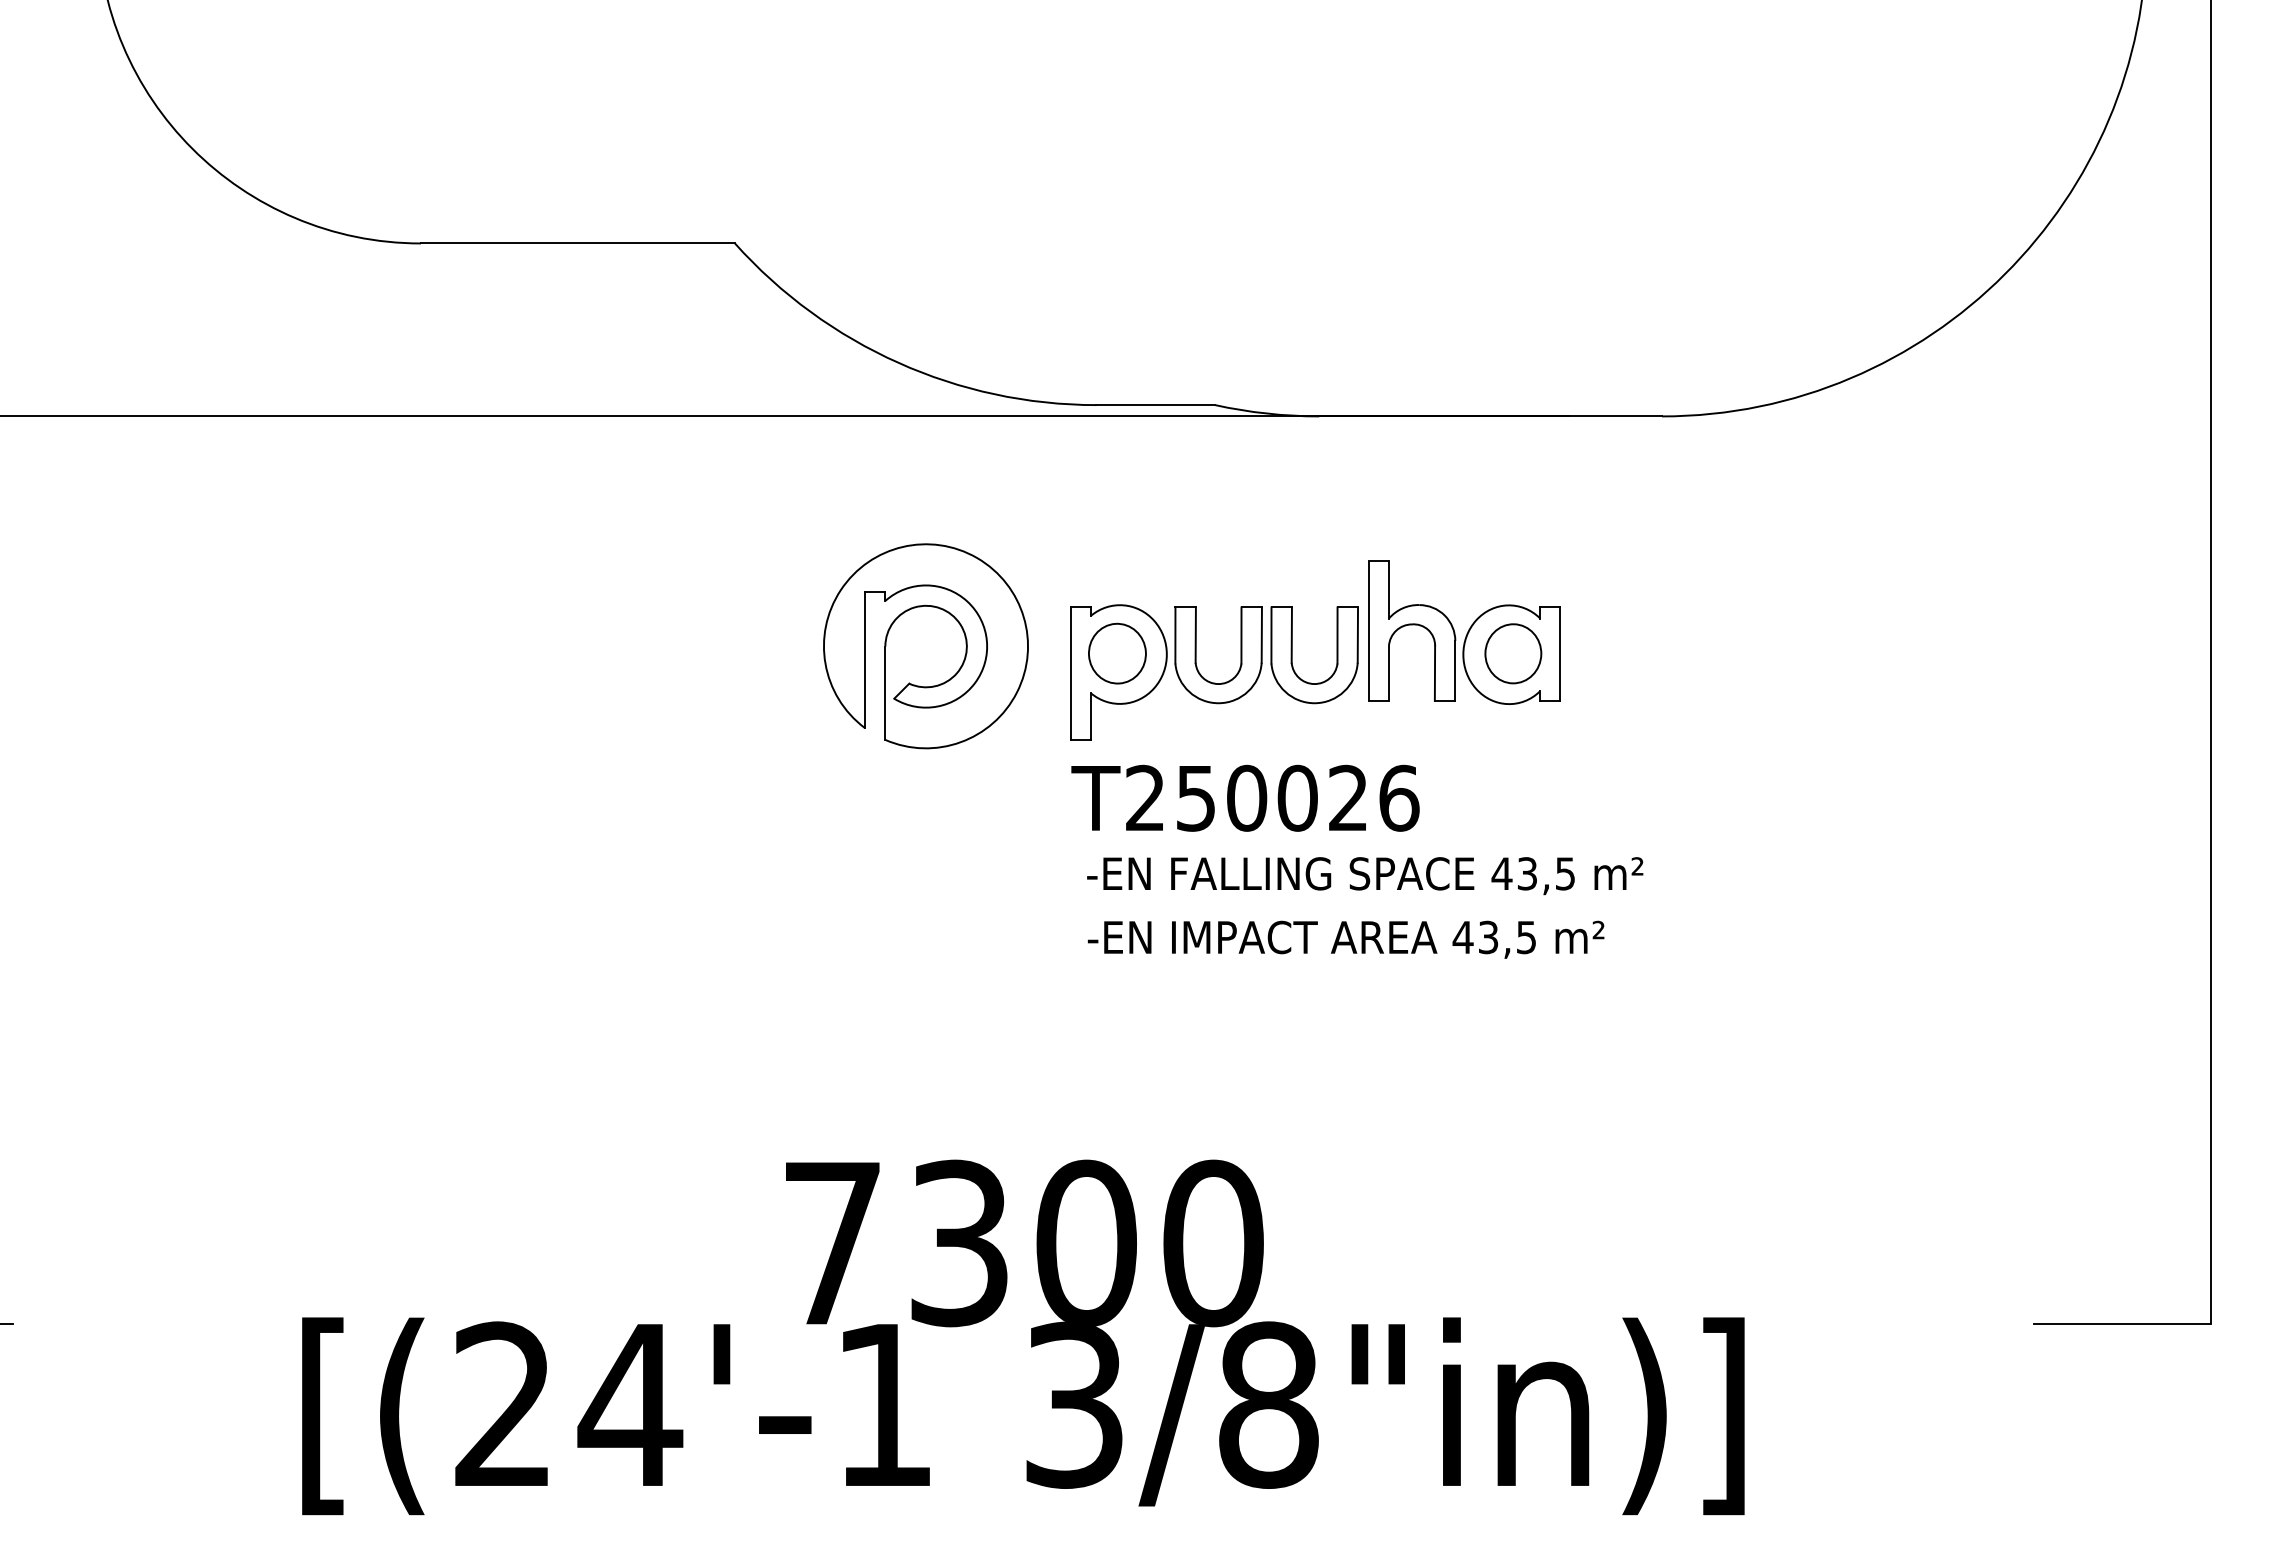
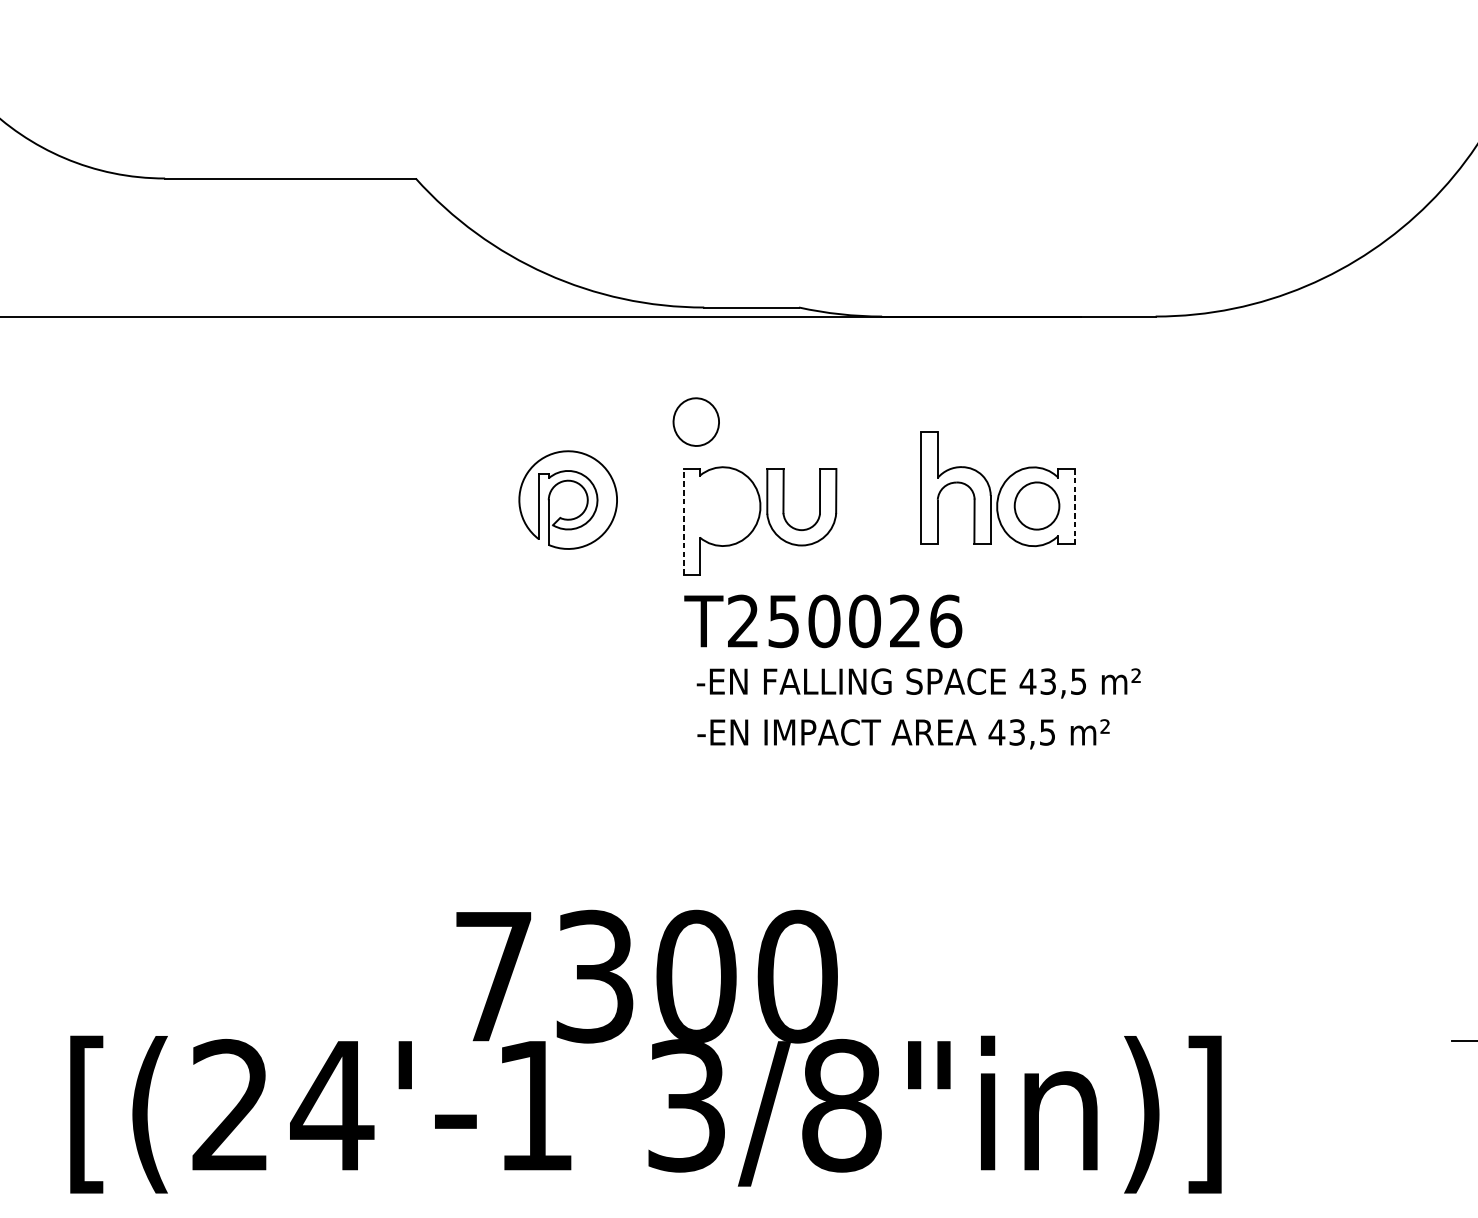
part: (925, 646) -> (567, 500), size x0.6
part: (1117, 653) -> (696, 421), moved
line: (1560, 654) -> (1074, 506), solid -> dashed
part: (1292, 655) -> (860, 507), removed
line: (1070, 673) -> (683, 521), solid -> dashed

